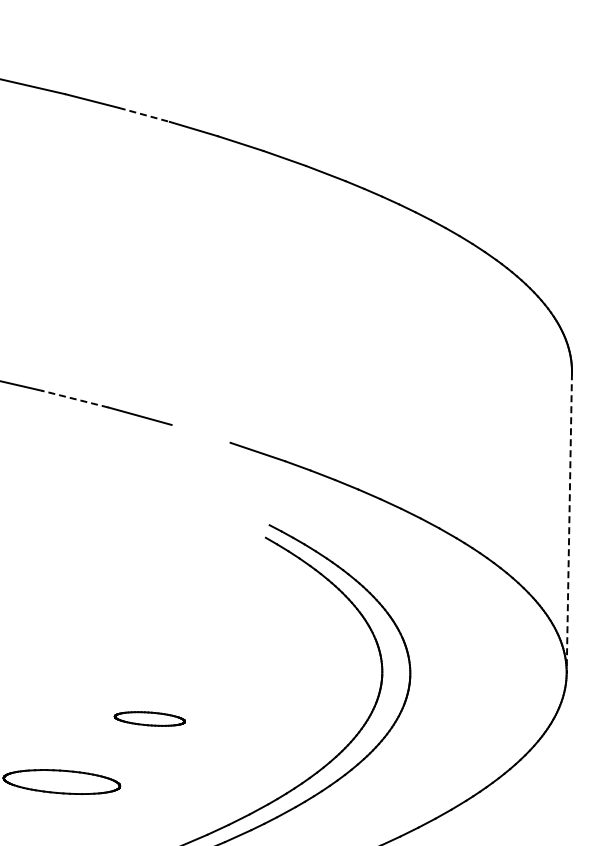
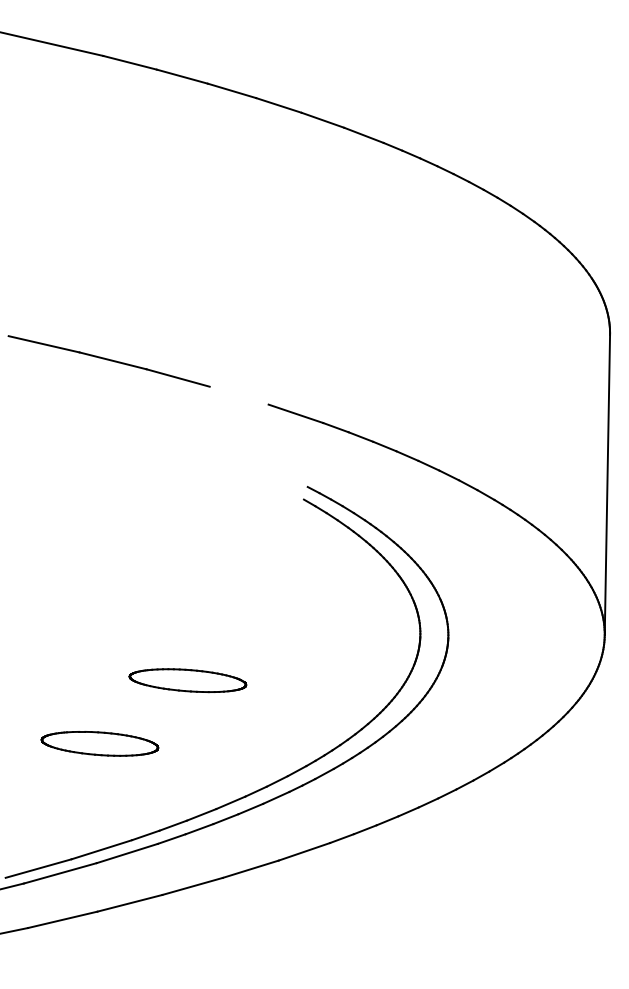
line: (144, 114) -> (182, 76), dashed -> solid
line: (75, 398) -> (113, 360), dashed -> solid
line: (569, 522) -> (607, 484), dashed -> solid
part: (149, 718) -> (187, 680), size x1.67

